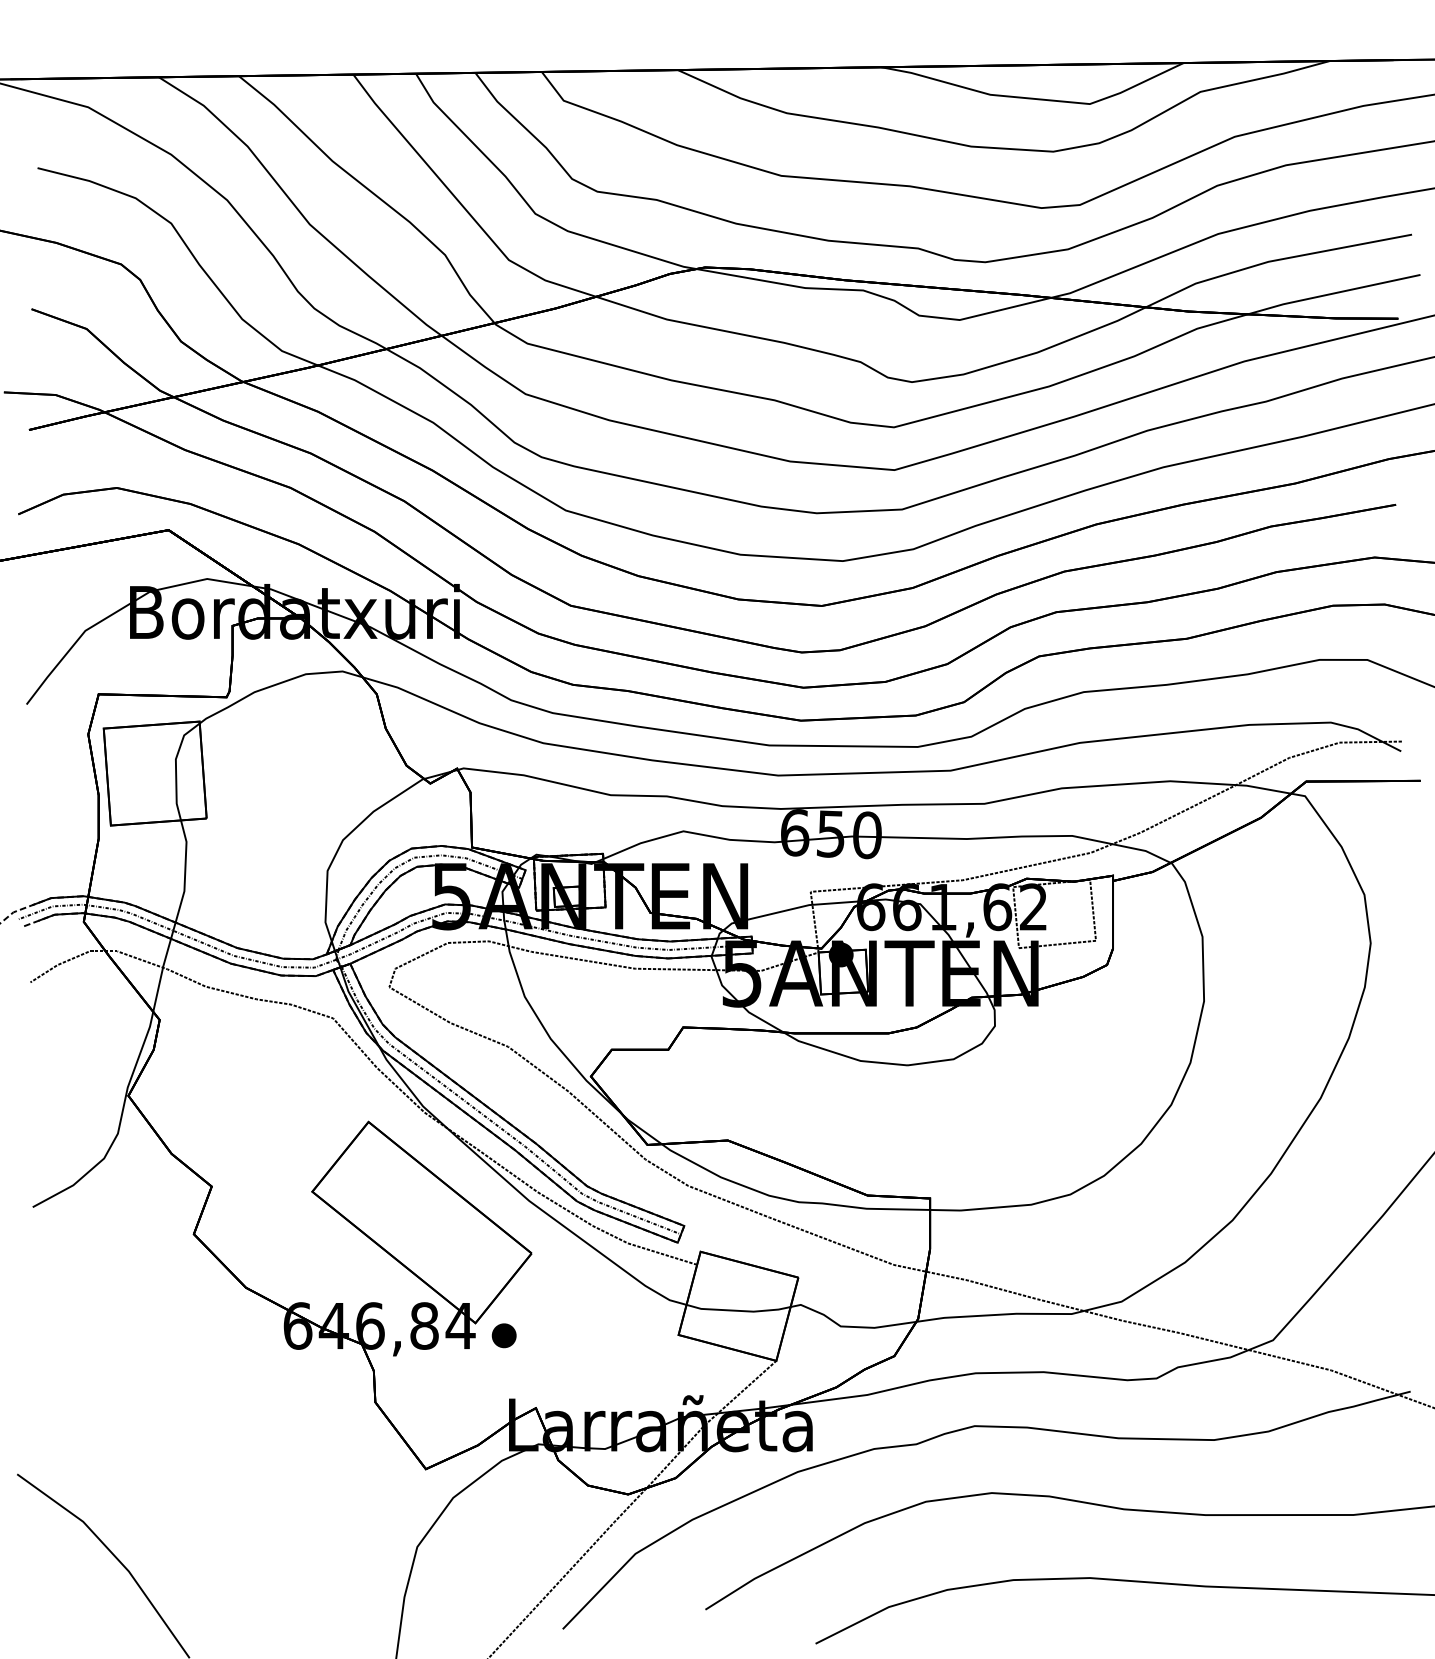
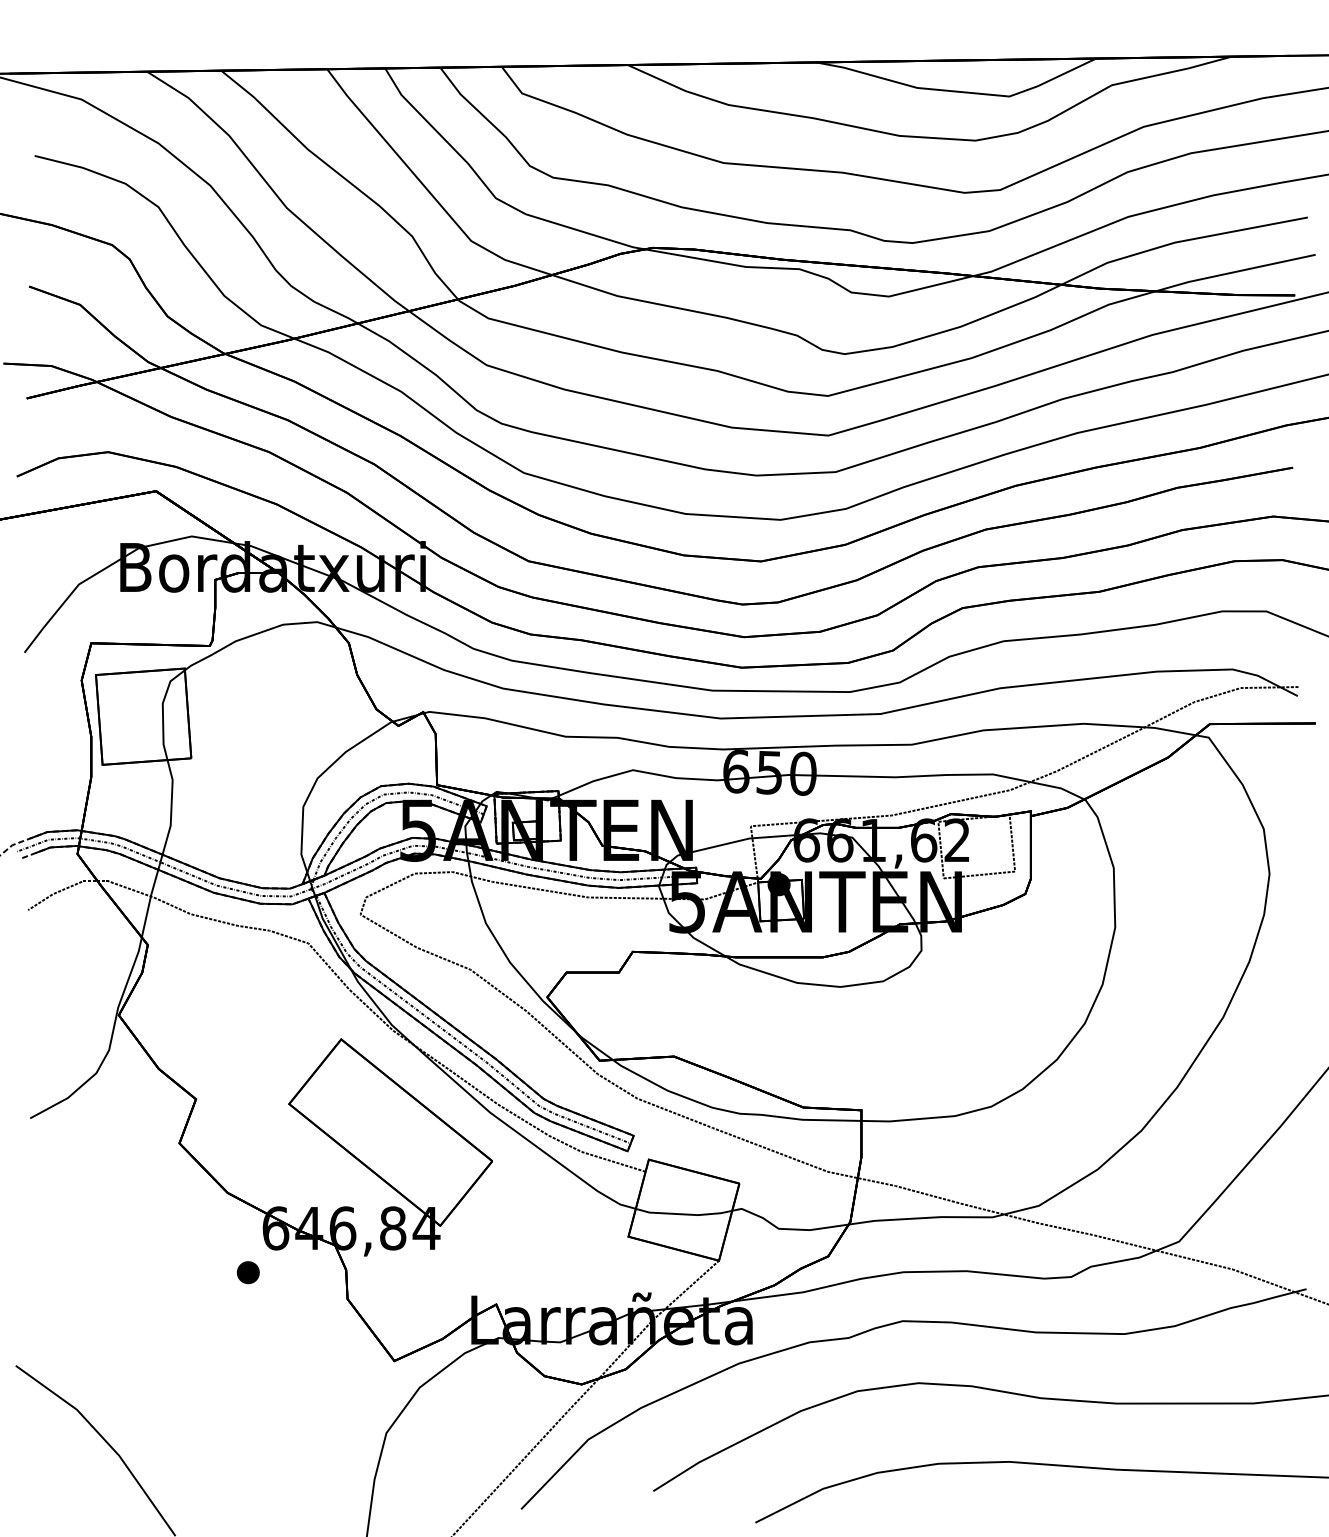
part: (503, 1335) -> (247, 1272), moved

